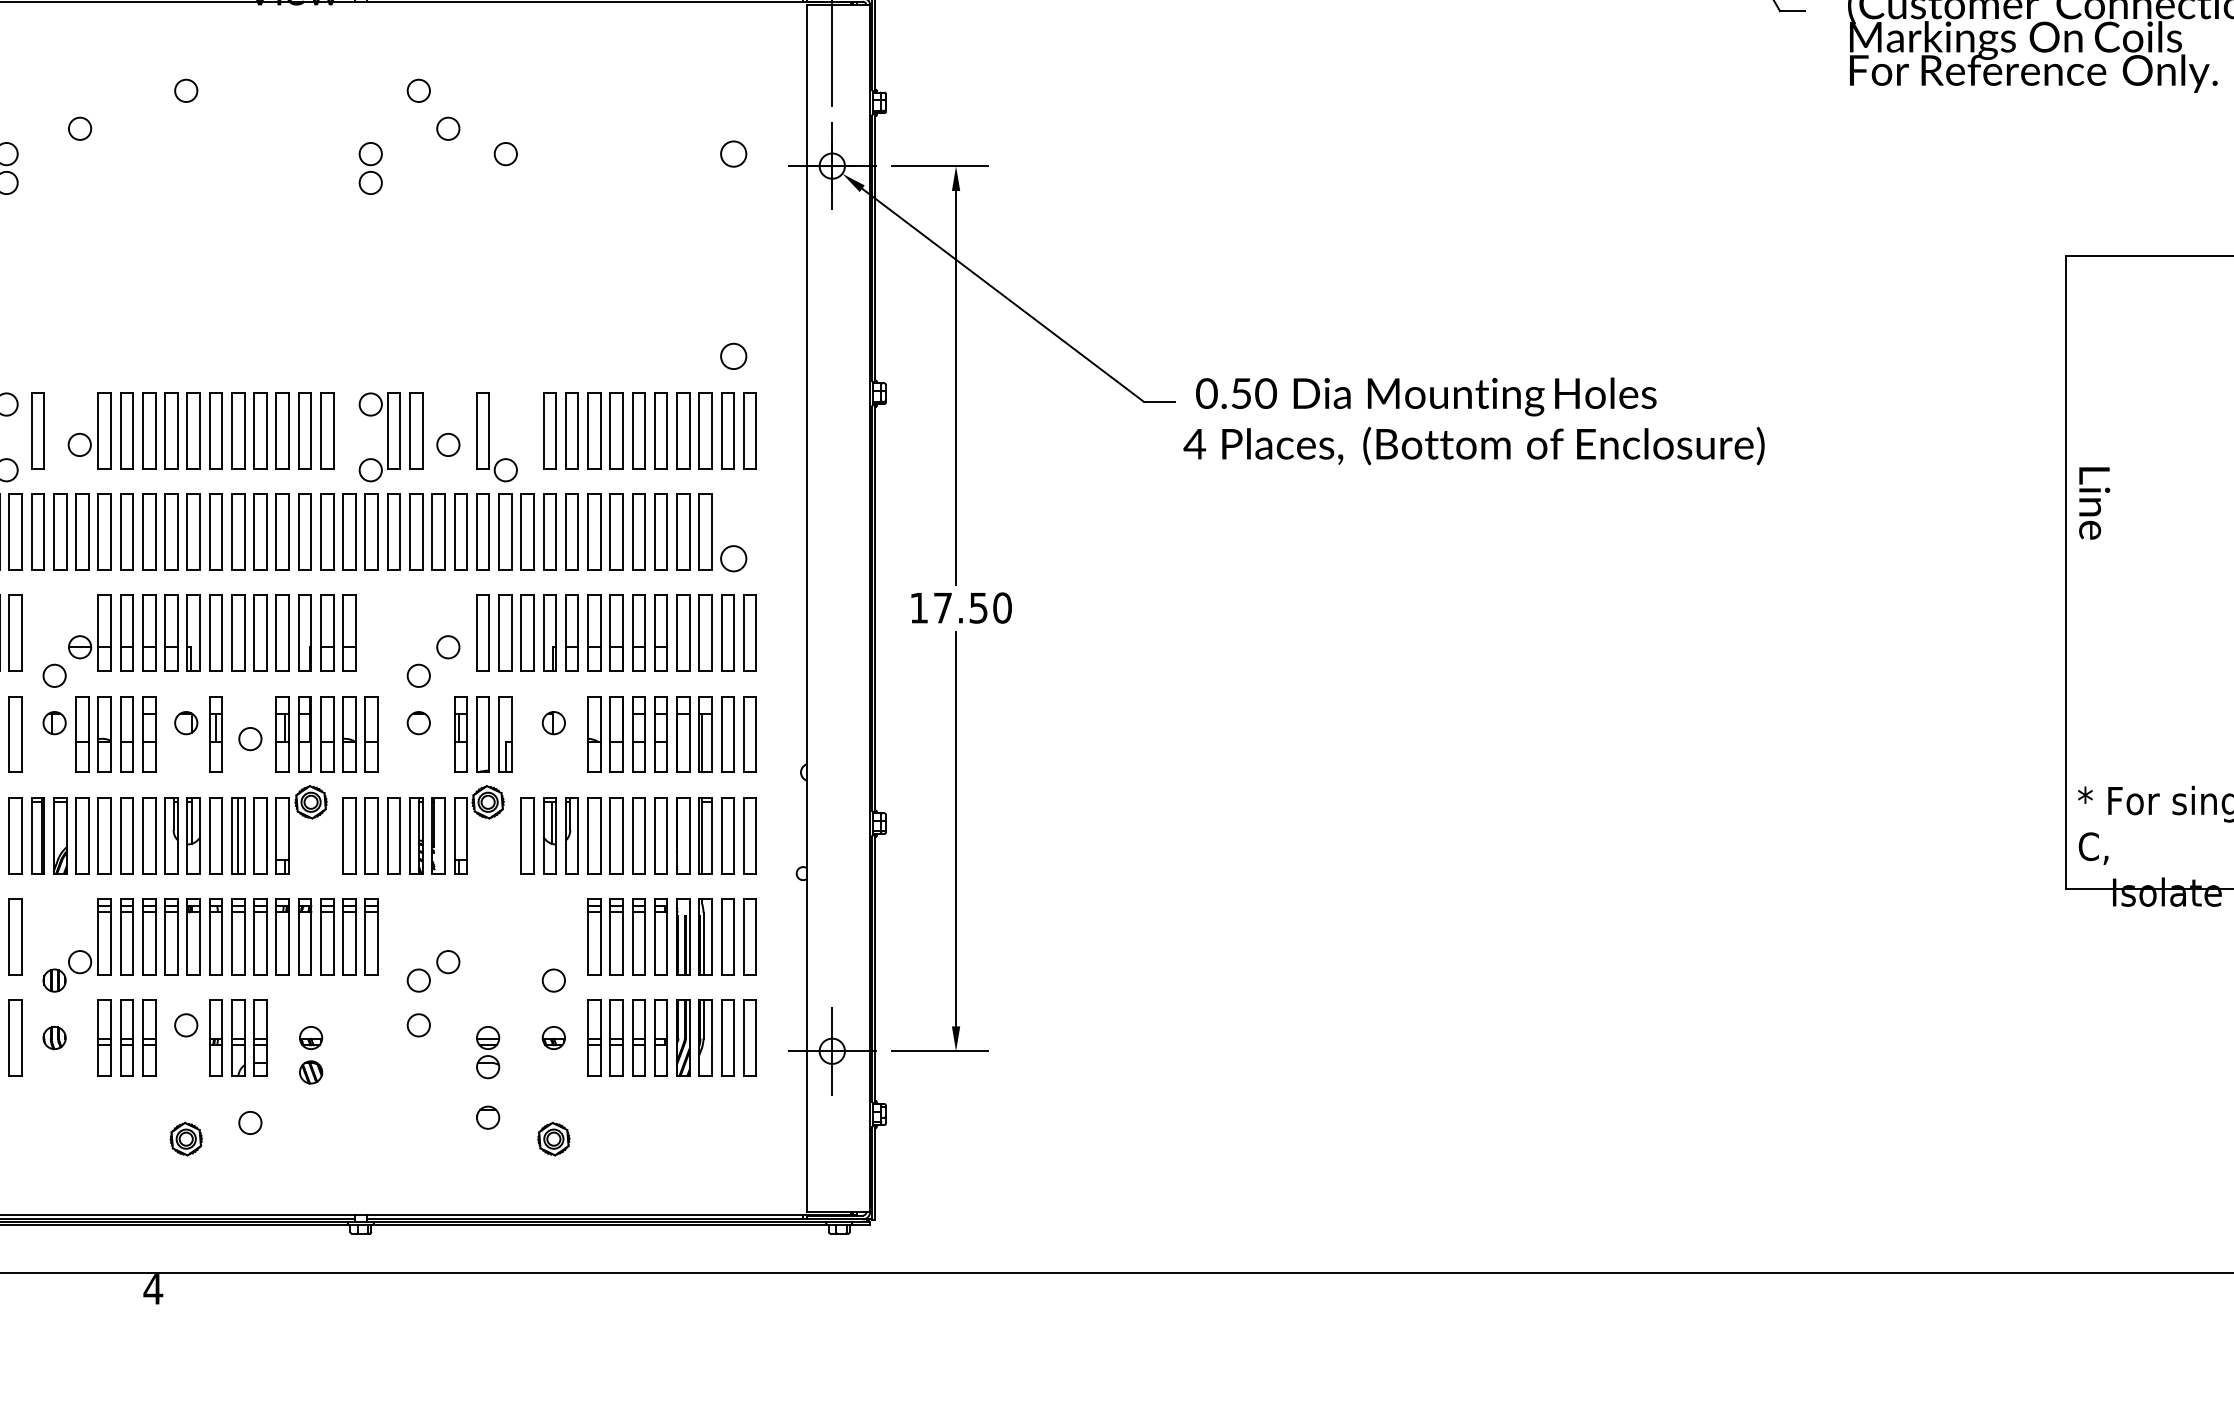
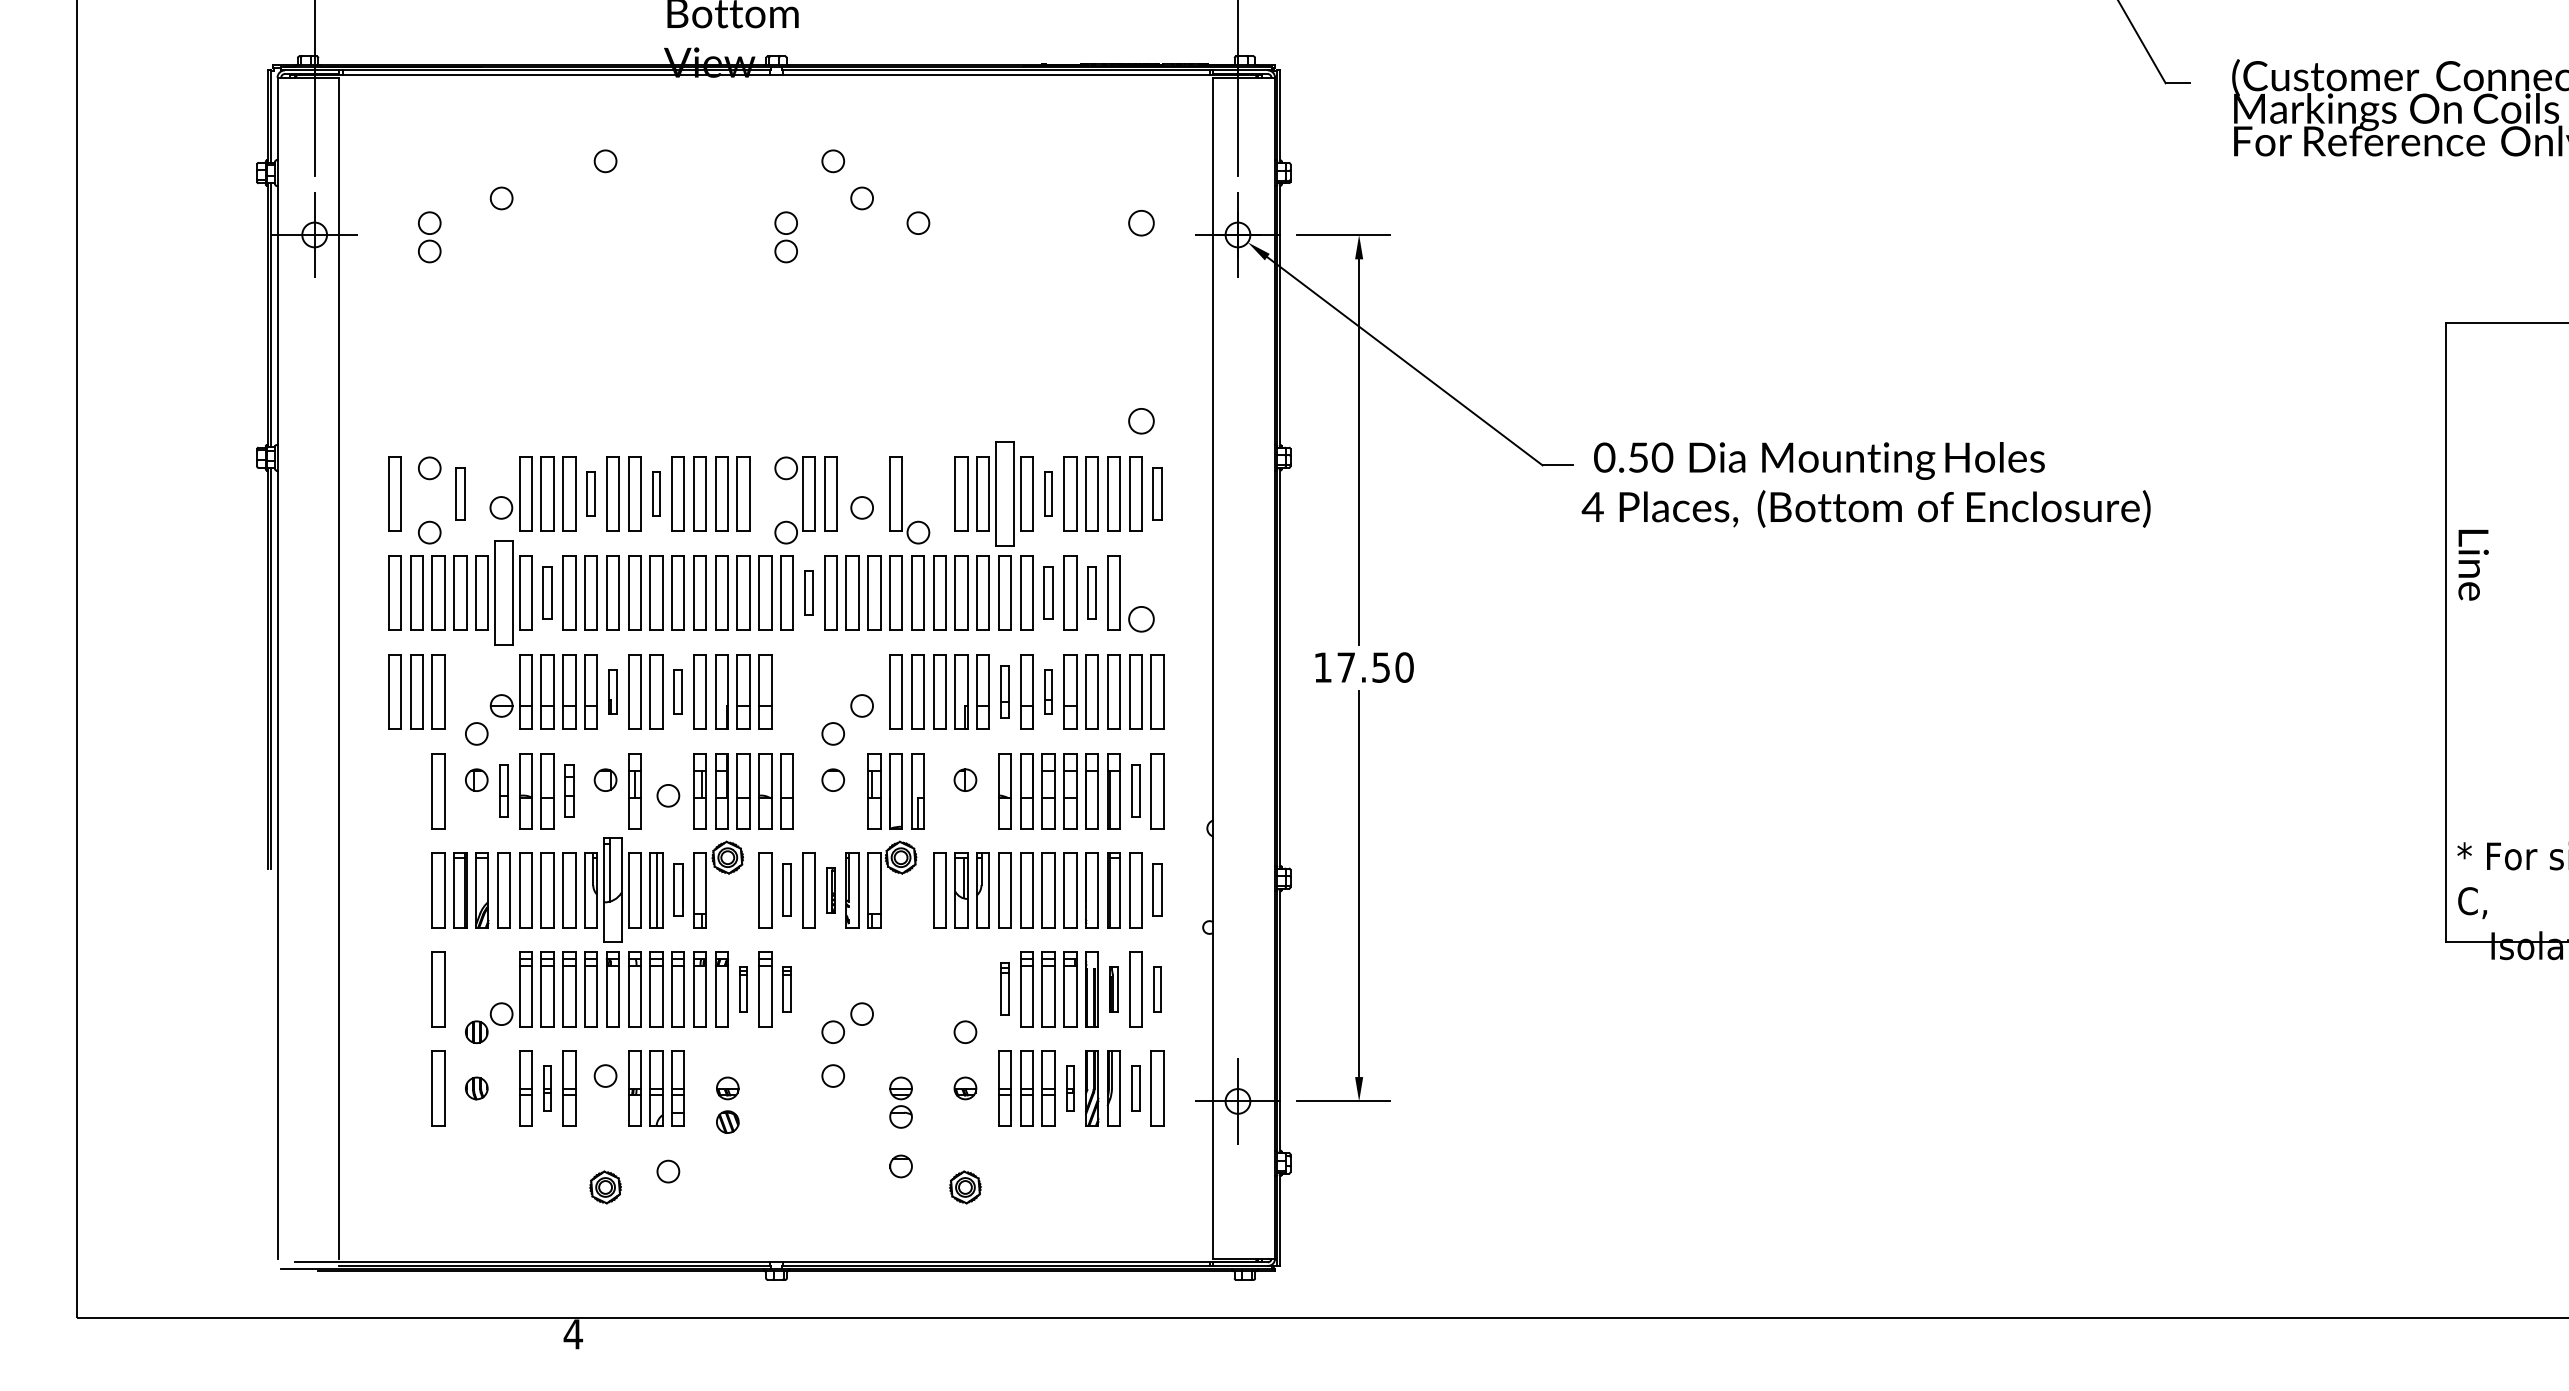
part: (38, 430) -> (460, 493), size x0.7
part: (170, 430) -> (590, 493), size x0.6
part: (238, 430) -> (656, 493), size x0.6
part: (593, 430) -> (1004, 493), size x1.4
part: (638, 430) -> (1048, 493), size x0.6
part: (750, 430) -> (1157, 493), size x0.7
part: (81, 531) -> (503, 592), size x1.4
part: (126, 531) -> (547, 592), size x0.7
part: (393, 531) -> (808, 592), size x0.6
part: (638, 531) -> (1048, 592), size x0.7
part: (682, 531) -> (1091, 592), size x0.7
part: (193, 632) -> (612, 691), size x0.6
part: (259, 632) -> (677, 691), size x0.6
part: (593, 632) -> (1004, 691), size x0.7
part: (638, 632) -> (1048, 691), size x0.6
part: (81, 734) -> (503, 791), size x0.7
part: (149, 734) -> (569, 791), size x0.7
part: (727, 734) -> (1135, 791), size x0.7
part: (193, 835) -> (612, 890), size x1.4
part: (259, 835) -> (677, 890), size x0.7
part: (371, 835) -> (786, 890), size x0.7
part: (416, 835) -> (830, 890), size x0.6
part: (750, 835) -> (1157, 890), size x0.7
part: (327, 936) -> (743, 989), size x0.6
part: (371, 936) -> (786, 989), size x0.6
part: (593, 936) -> (1004, 989), size x0.7
part: (705, 936) -> (1113, 989), size x0.6
part: (750, 936) -> (1157, 989), size x0.6
part: (126, 1038) -> (547, 1088), size x0.6
part: (661, 1038) -> (1070, 1088), size x0.6
part: (727, 1038) -> (1135, 1088), size x0.6

